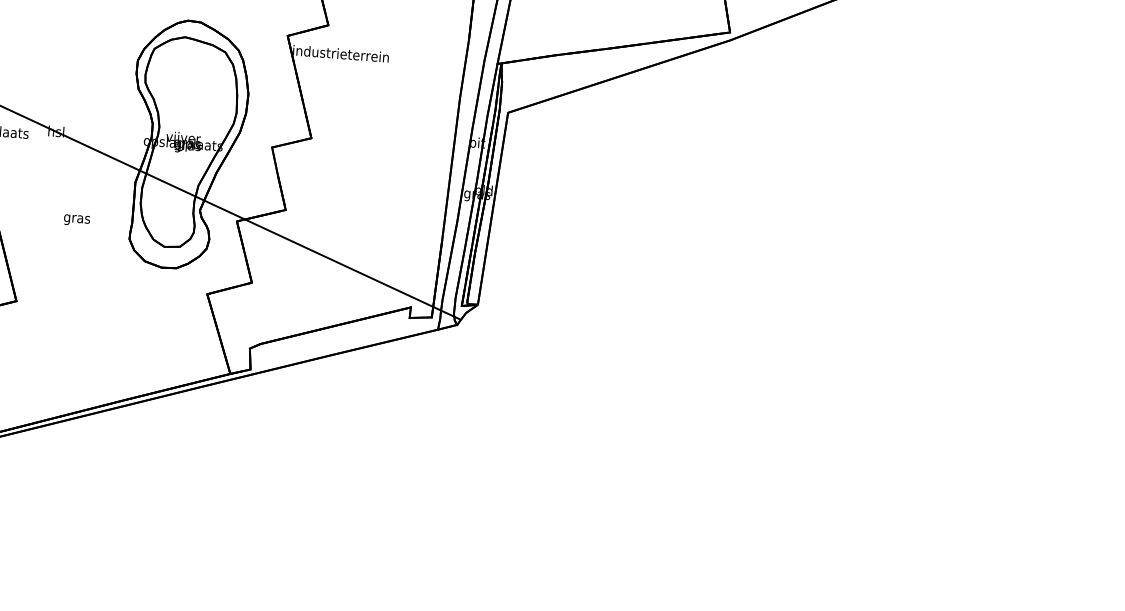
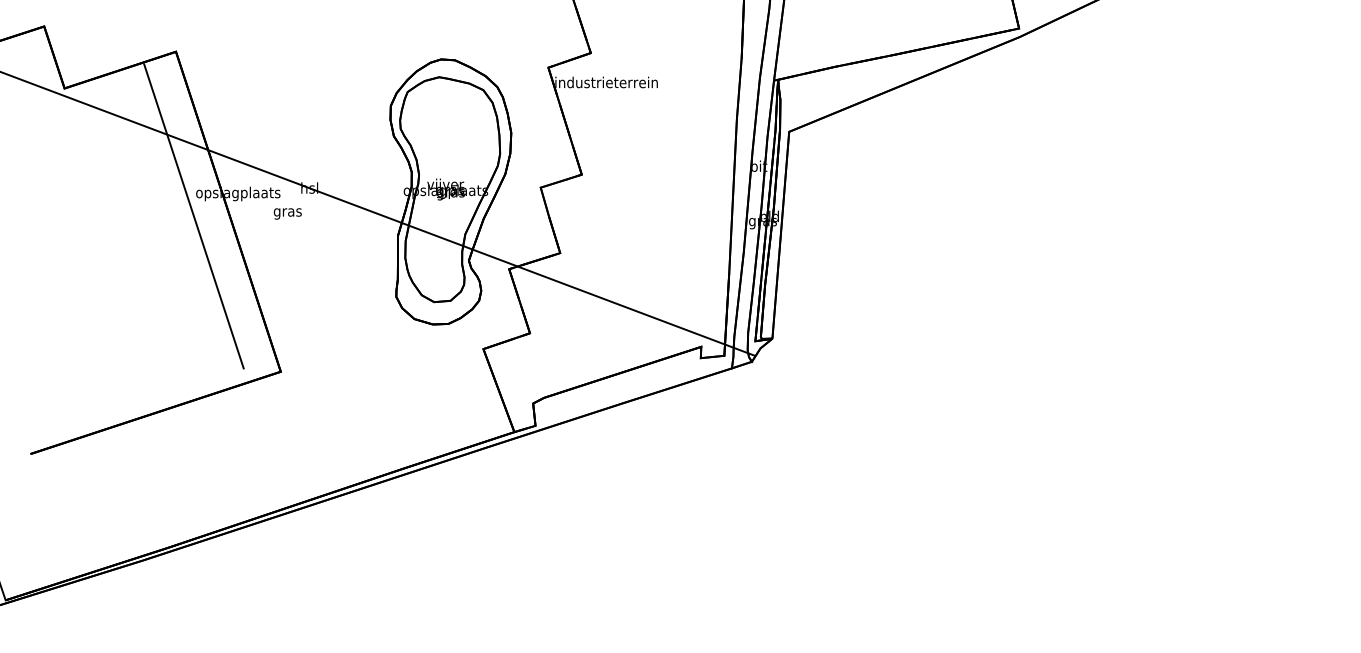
text: (76, 219) -> (287, 213), moved

